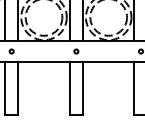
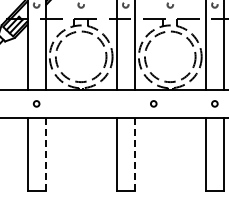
circle: (76, 51) -> (153, 103), moved
line: (18, 88) -> (45, 154), solid -> dashed
line: (82, 88) -> (134, 154), solid -> dashed

